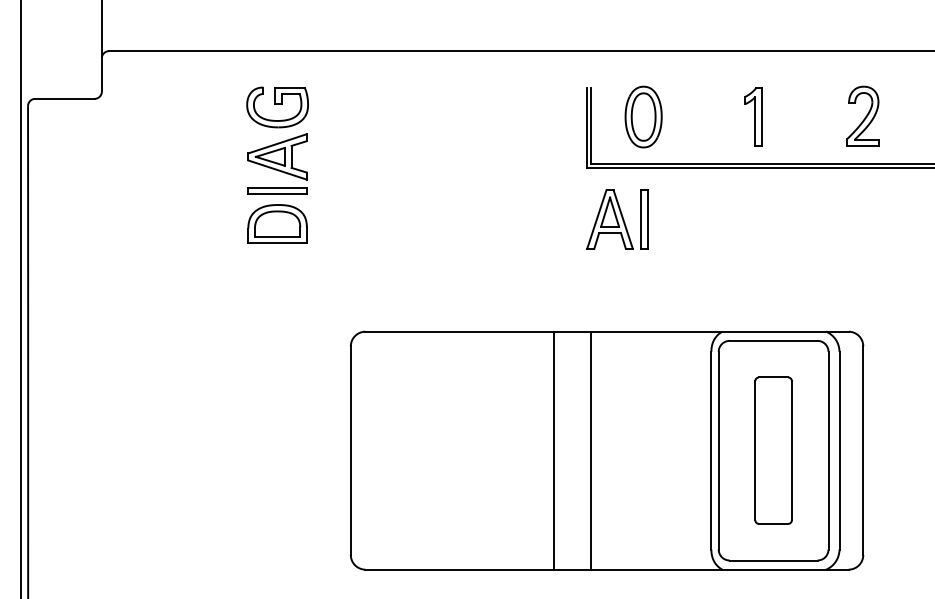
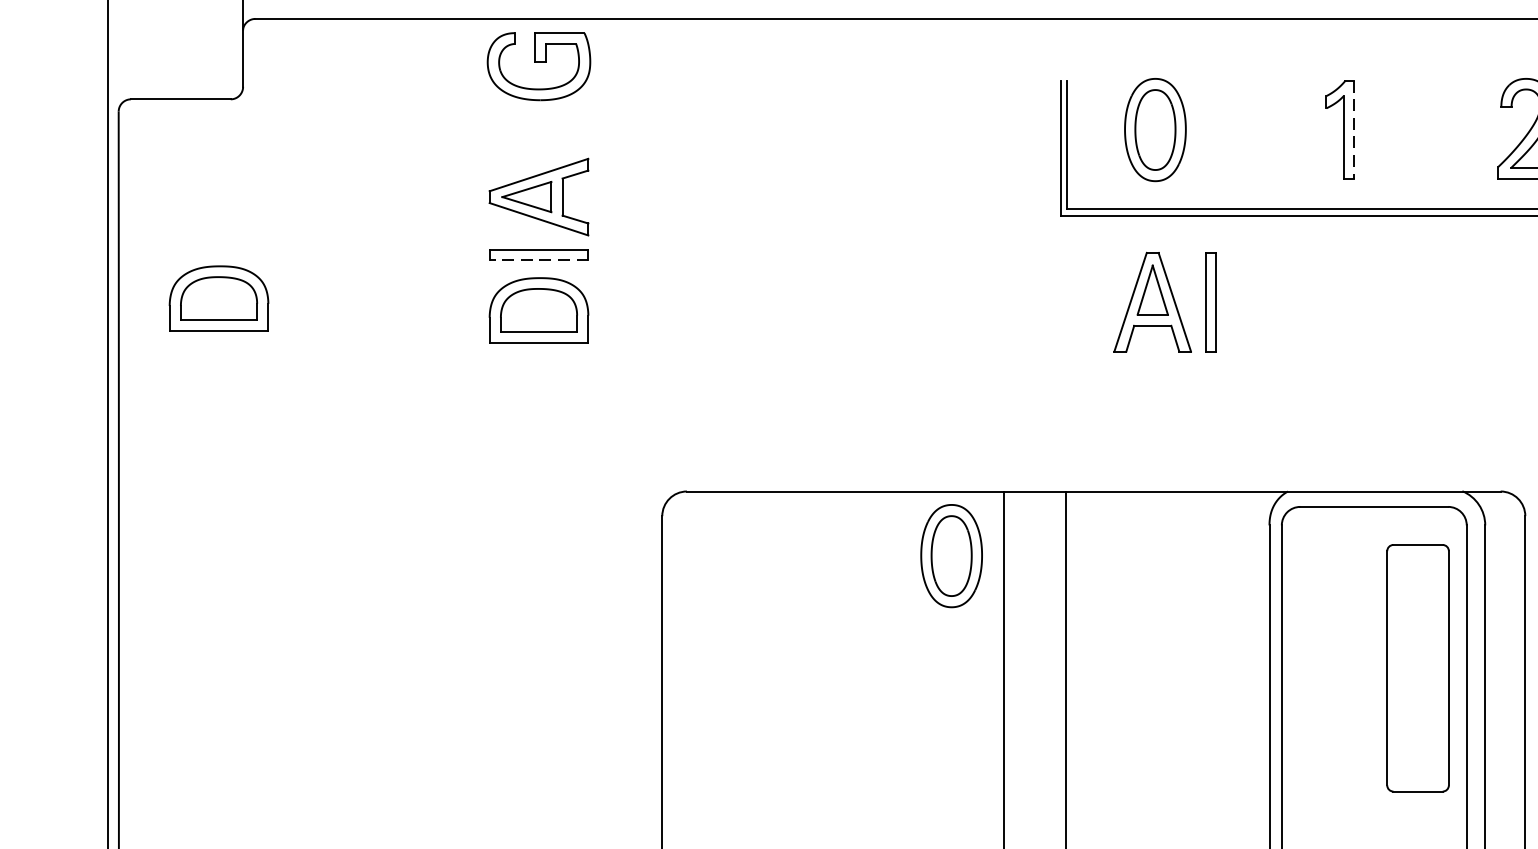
part: (277, 107) -> (538, 66), moved
line: (761, 117) -> (1353, 130), solid -> dashed
line: (277, 194) -> (538, 260), solid -> dashed
part: (87, 216) -> (218, 297), added
part: (617, 219) -> (1165, 302), moved
part: (522, 369) -> (951, 555), added
part: (773, 450) -> (1417, 667), moved

